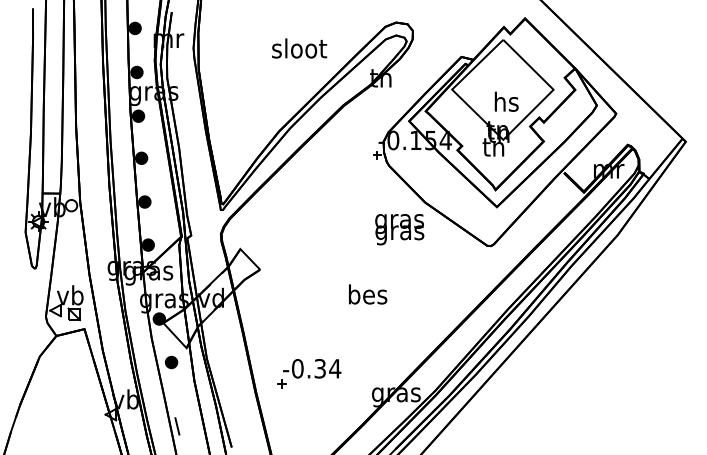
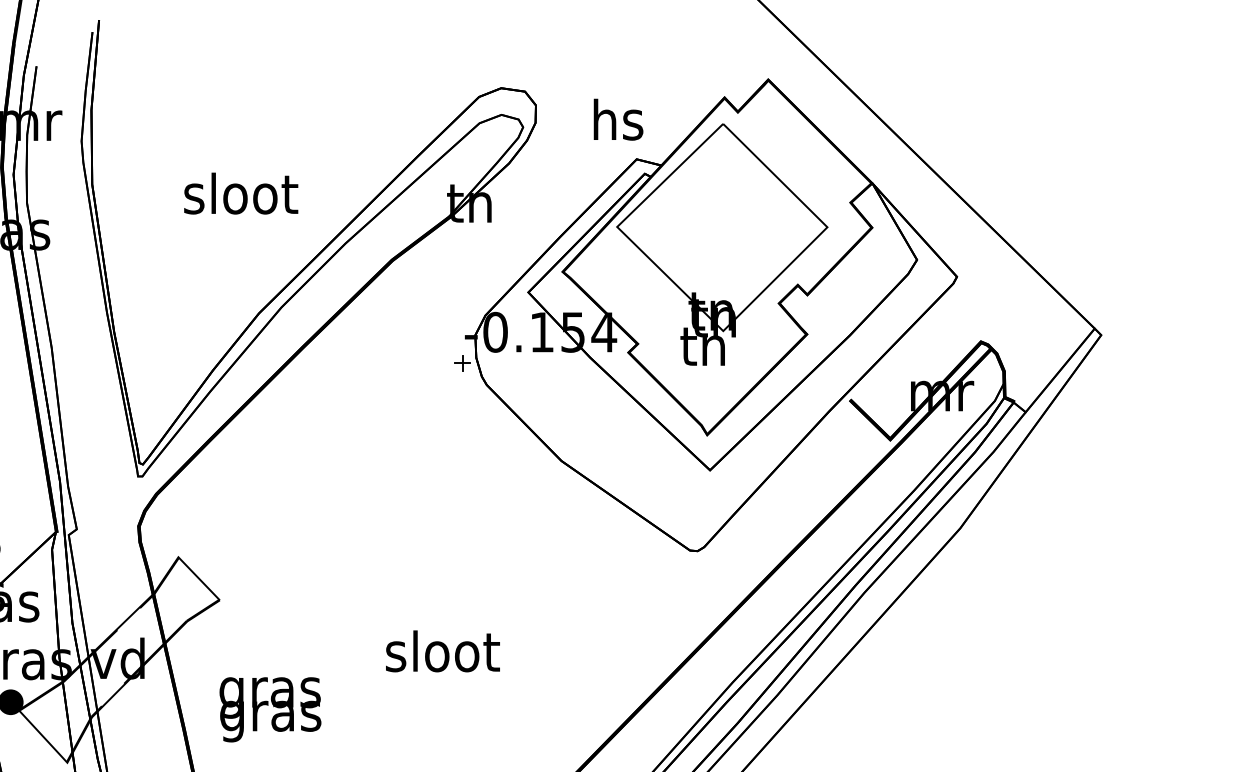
text: (299, 48) -> (240, 193), moved
text: (506, 101) -> (617, 119), moved
text: (399, 229) -> (269, 709), moved
text: (367, 294) -> (441, 651), bes -> sloot

